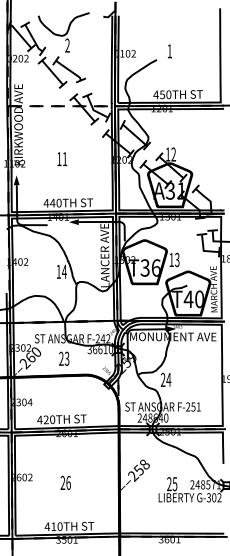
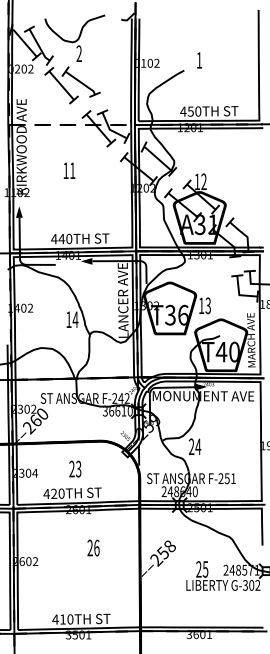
text: (62, 159) -> (69, 171), moved
text: (64, 358) -> (75, 468), moved
text: (65, 482) -> (93, 547), moved

